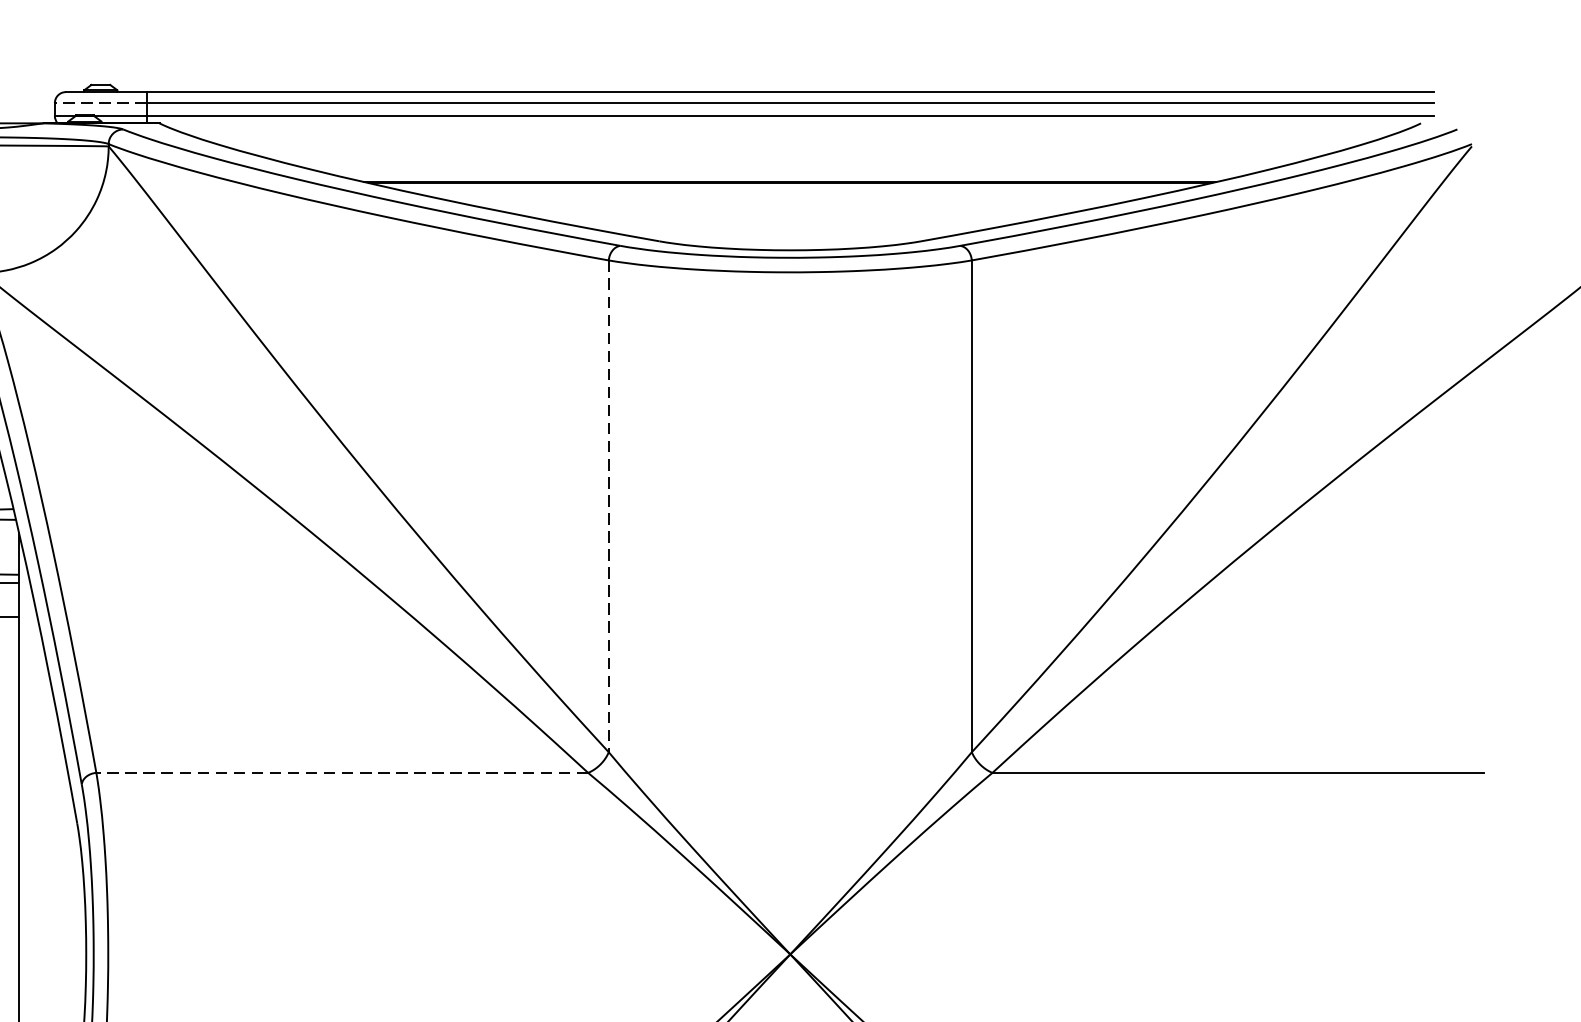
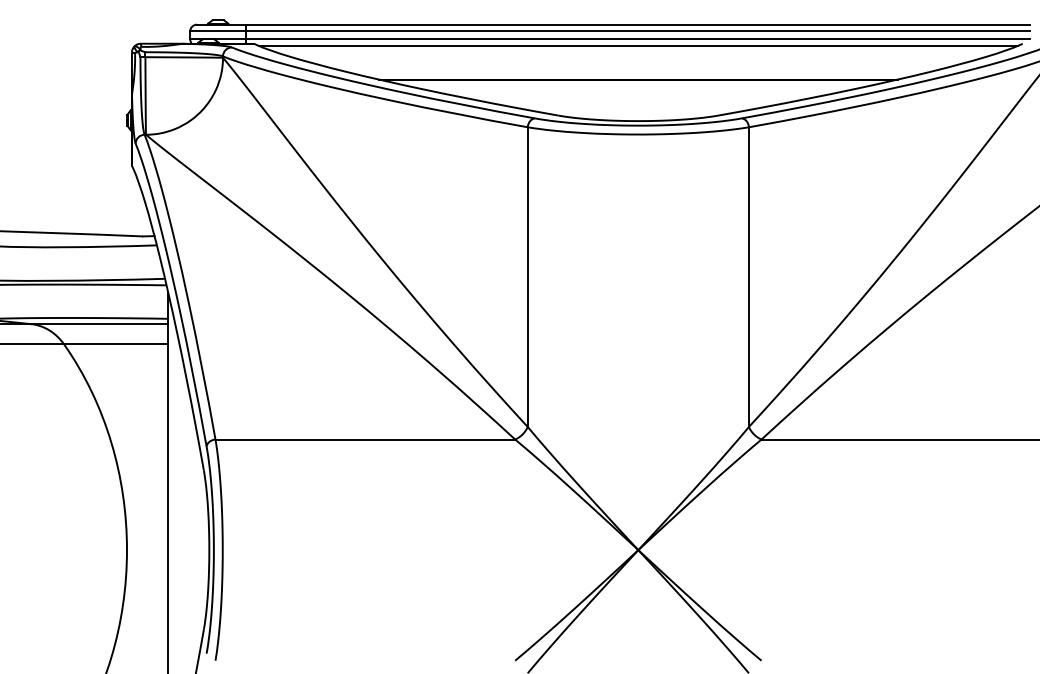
line: (99, 103) -> (217, 31), dashed -> solid
line: (788, 126) -> (637, 45), added
line: (608, 506) -> (527, 277), dashed -> solid
line: (342, 772) -> (365, 439), dashed -> solid

